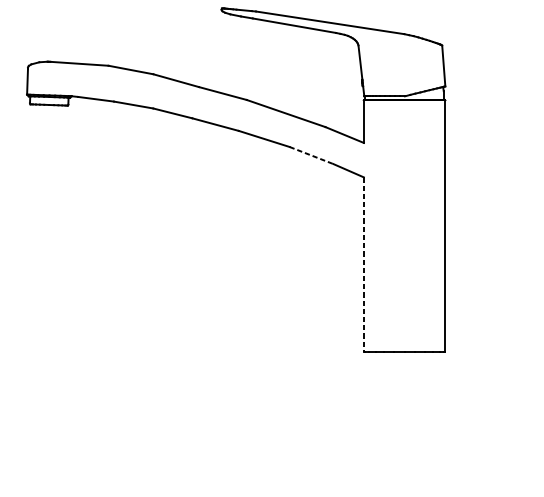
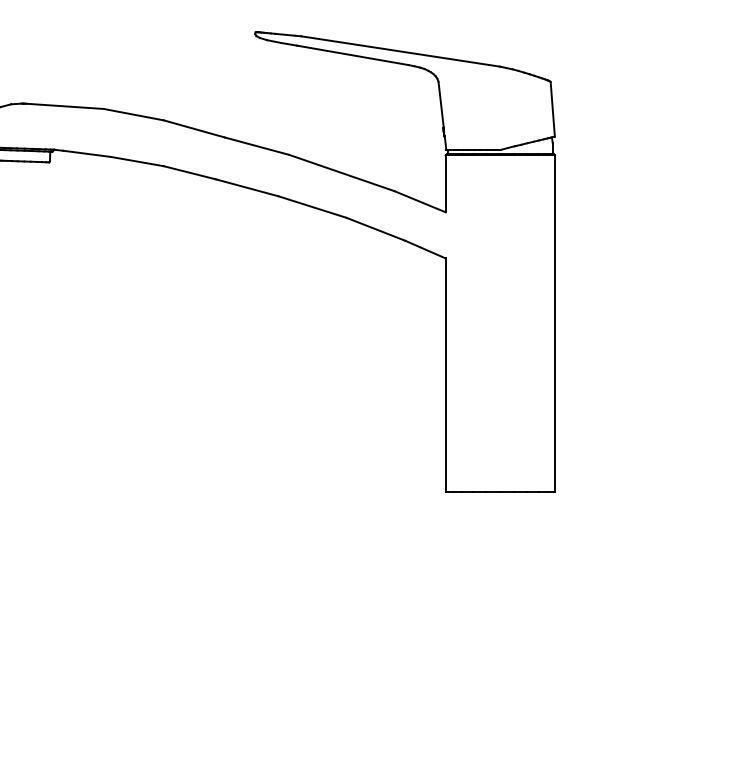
line: (311, 155) -> (375, 229), dashed -> solid
line: (363, 264) -> (445, 375), dashed -> solid

